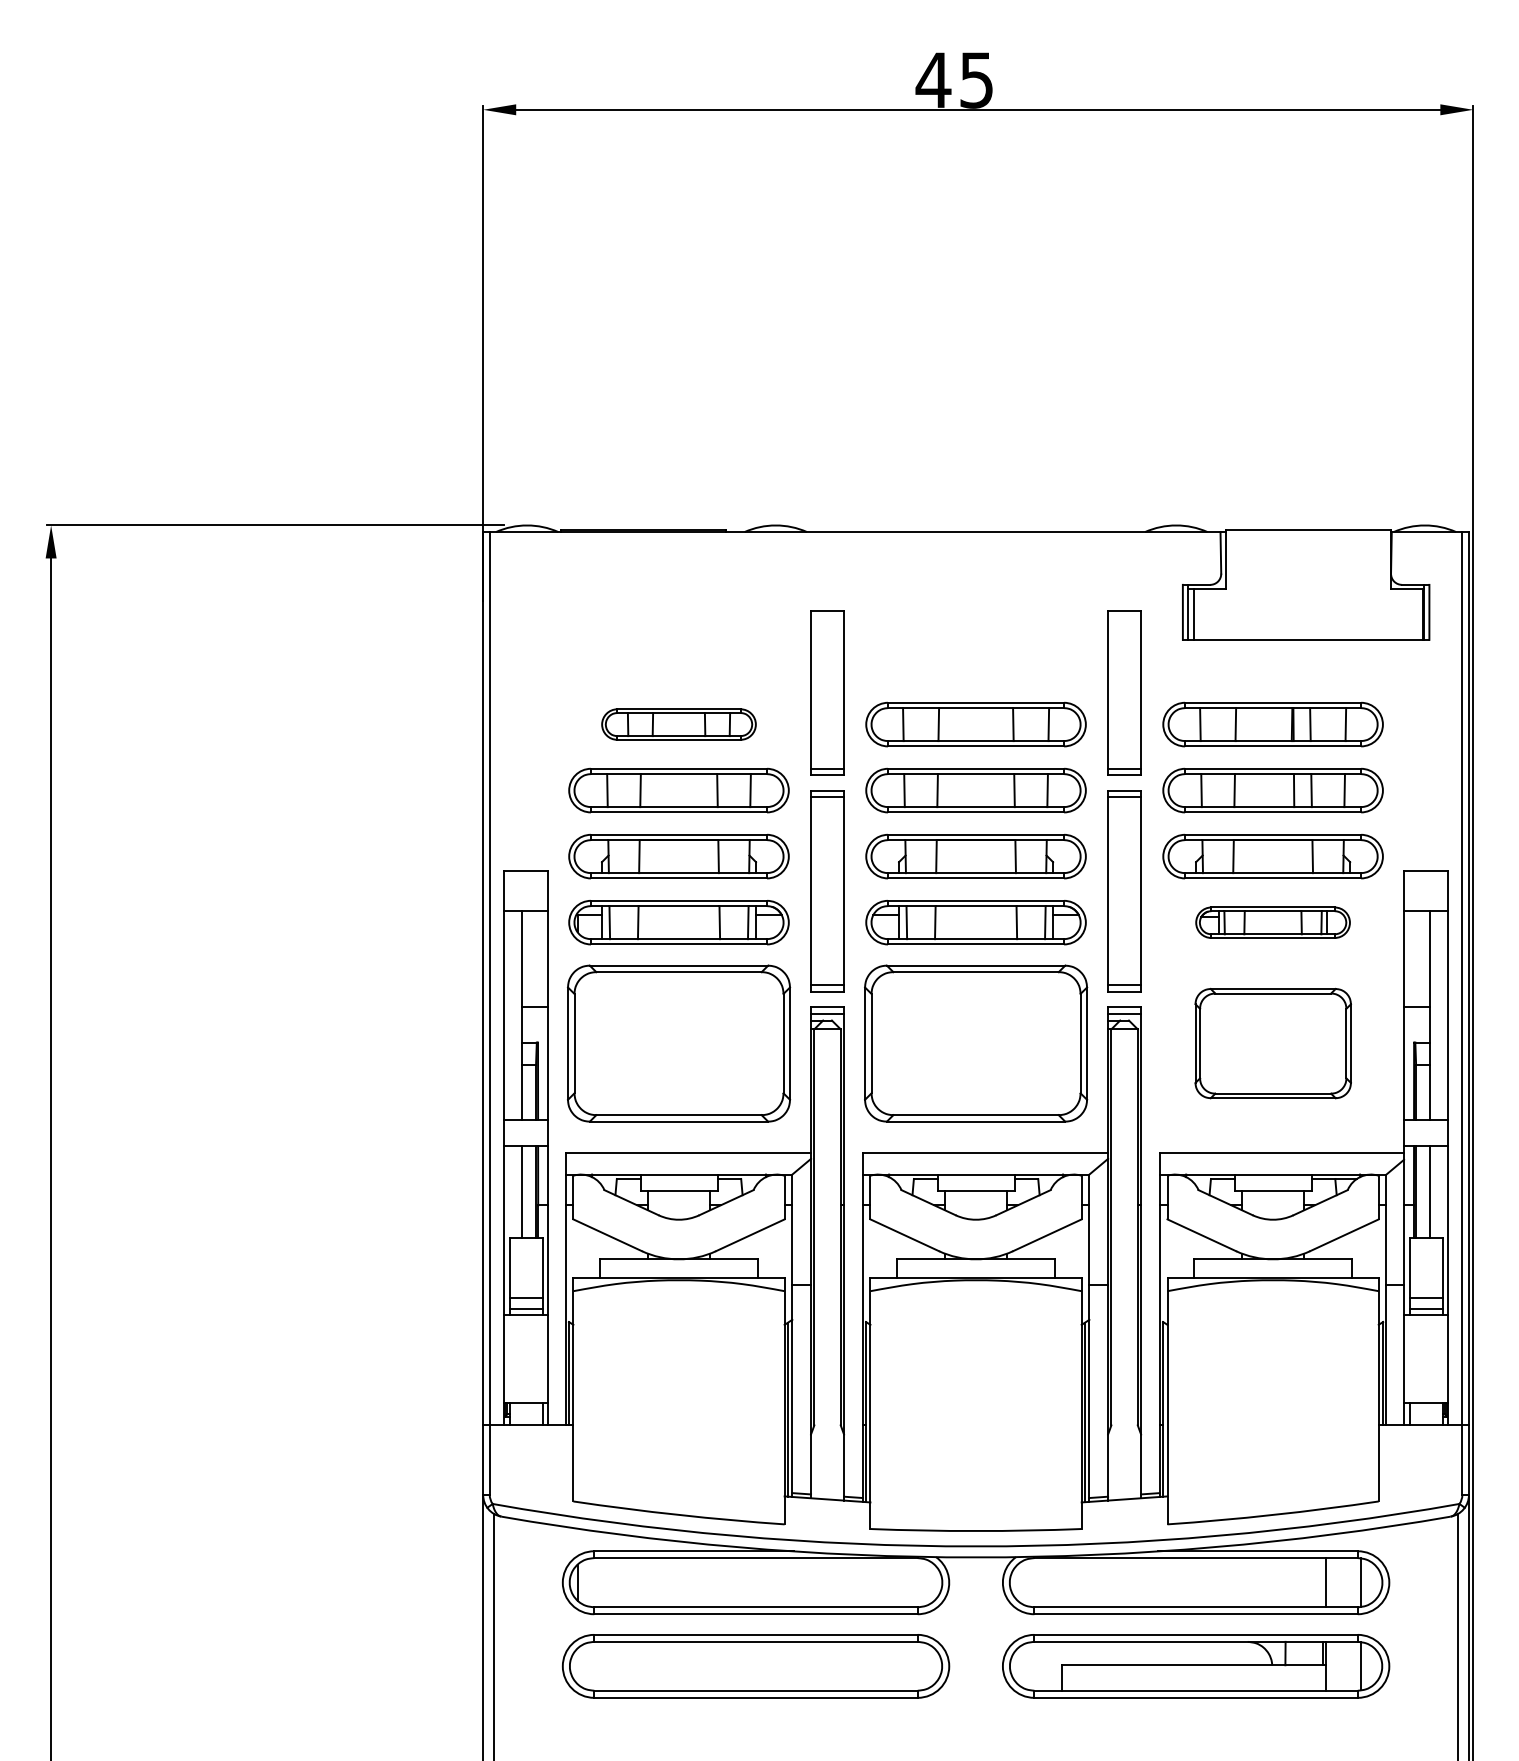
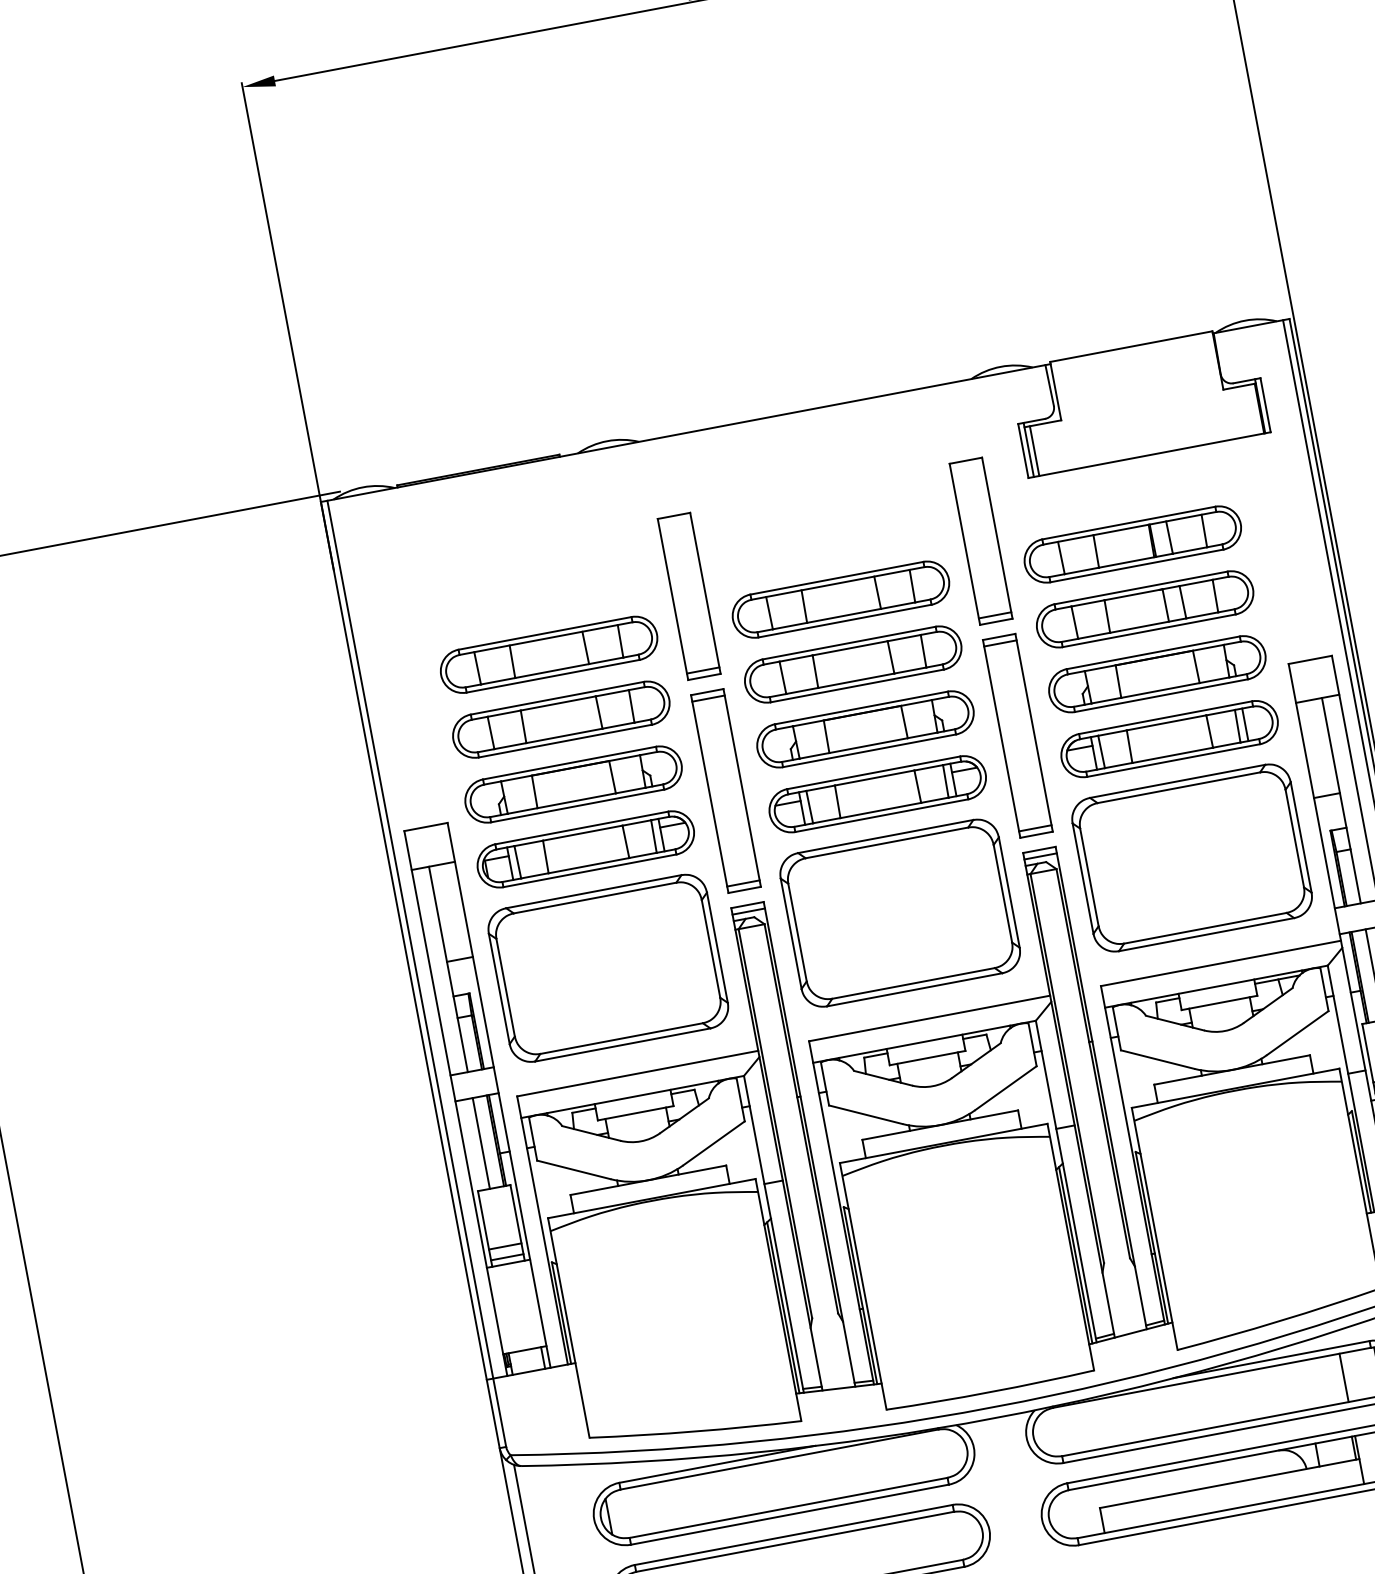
part: (678, 724) -> (548, 654), size x1.43
part: (1272, 922) -> (1169, 739), size x1.43
part: (1273, 1043) -> (1192, 857), size x1.43

